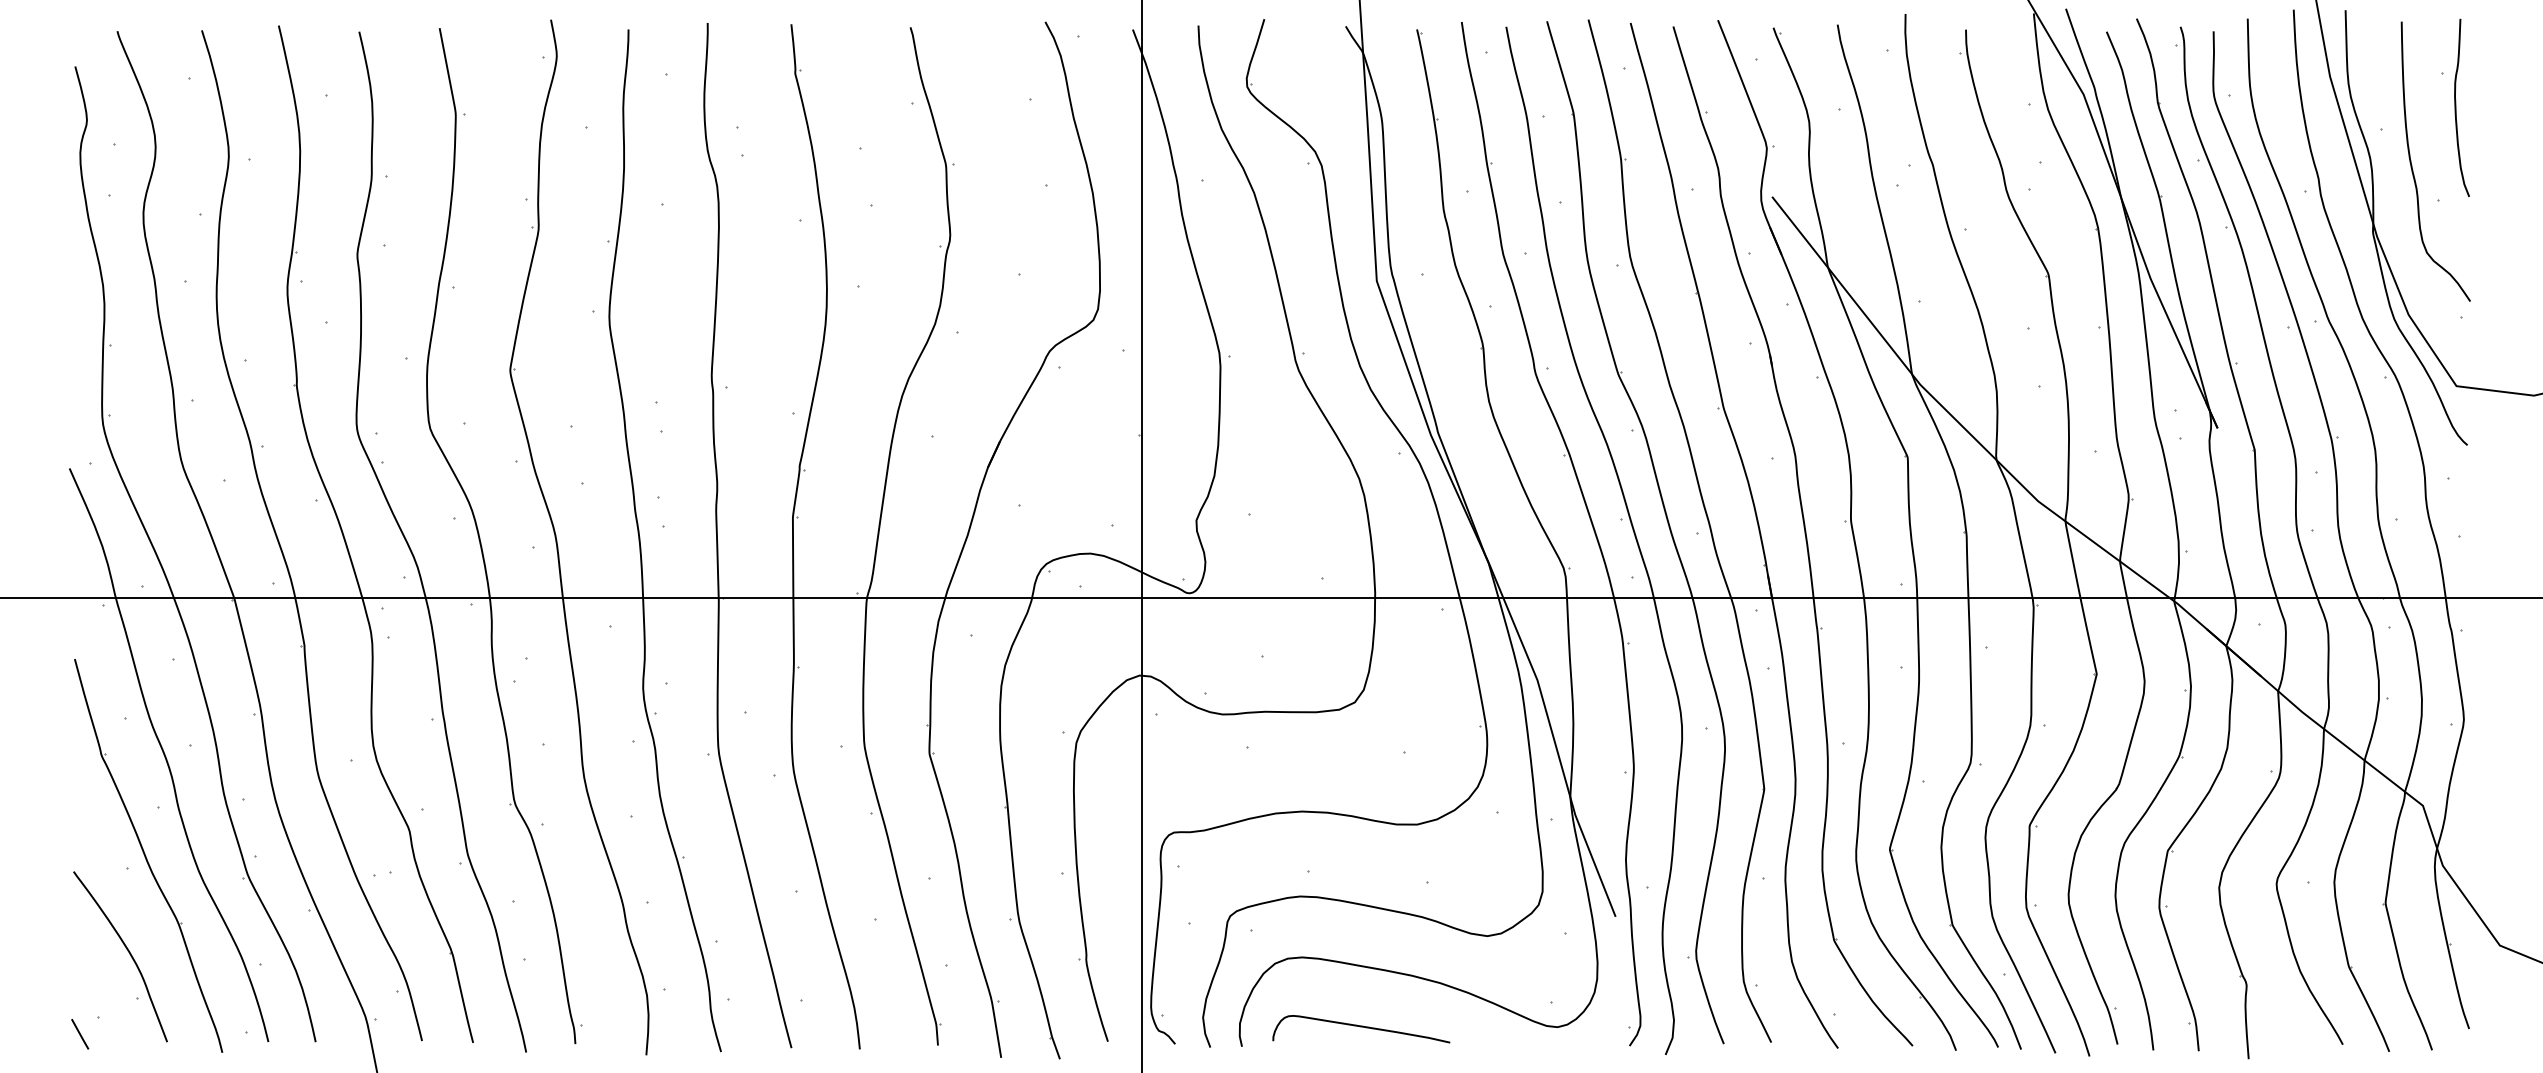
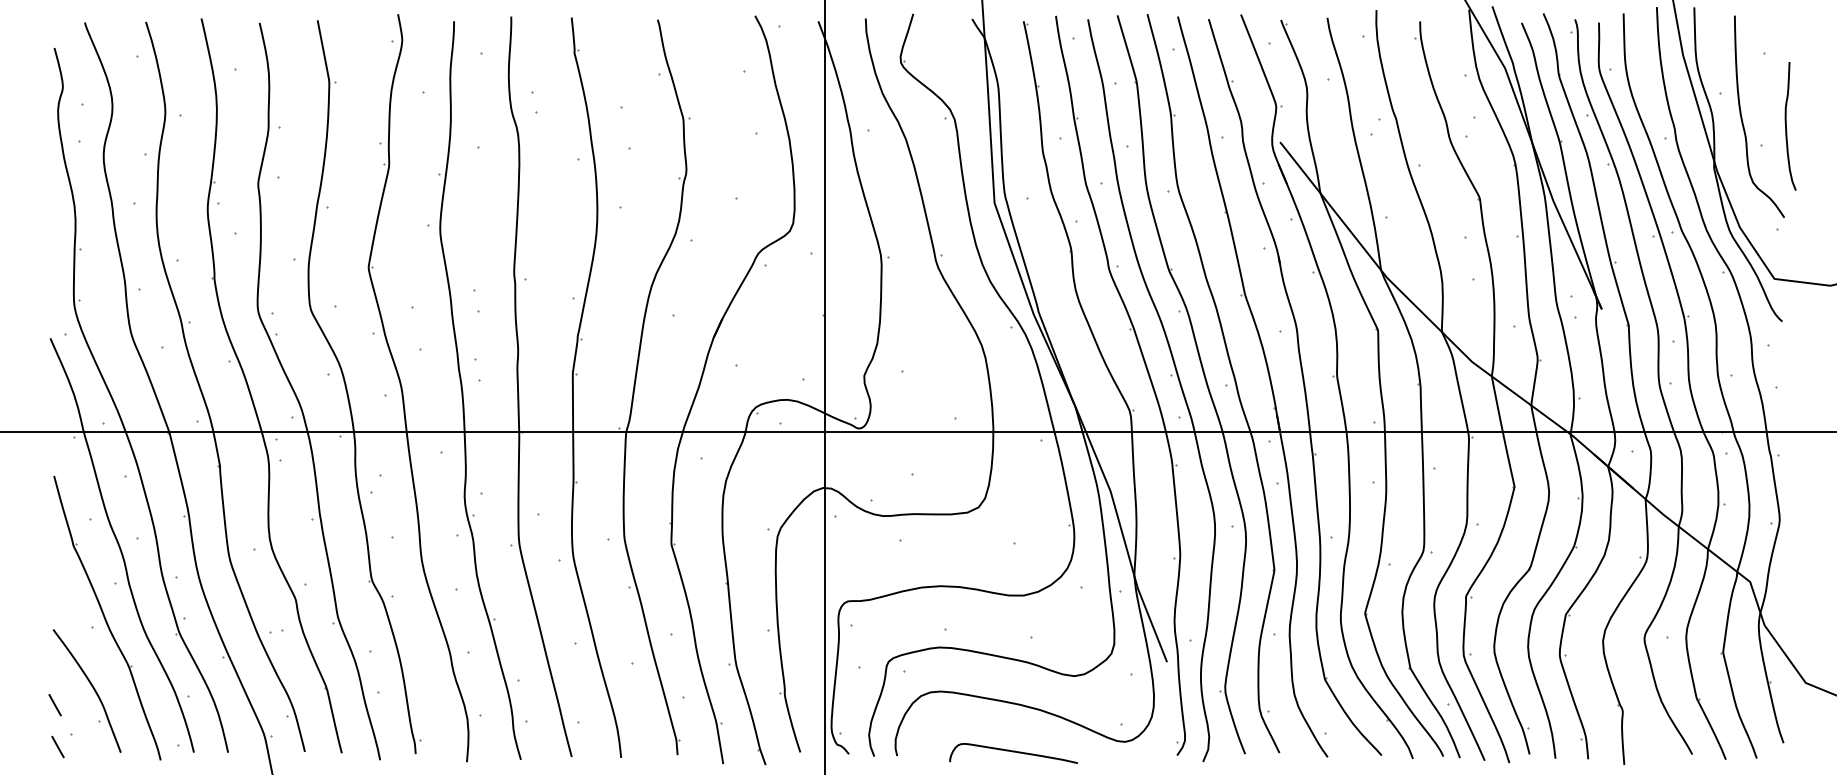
curve: (2456, 107) -> (1786, 126), moved
line: (76, 976) -> (55, 705), added
curve: (1361, 1027) -> (1013, 752), moved

